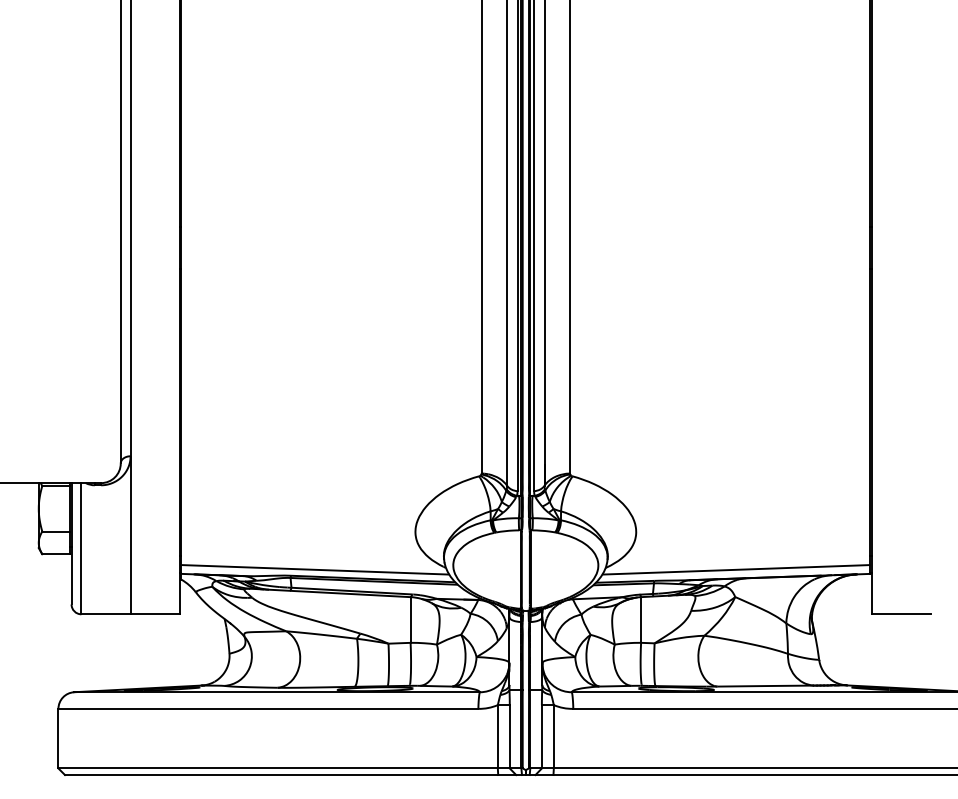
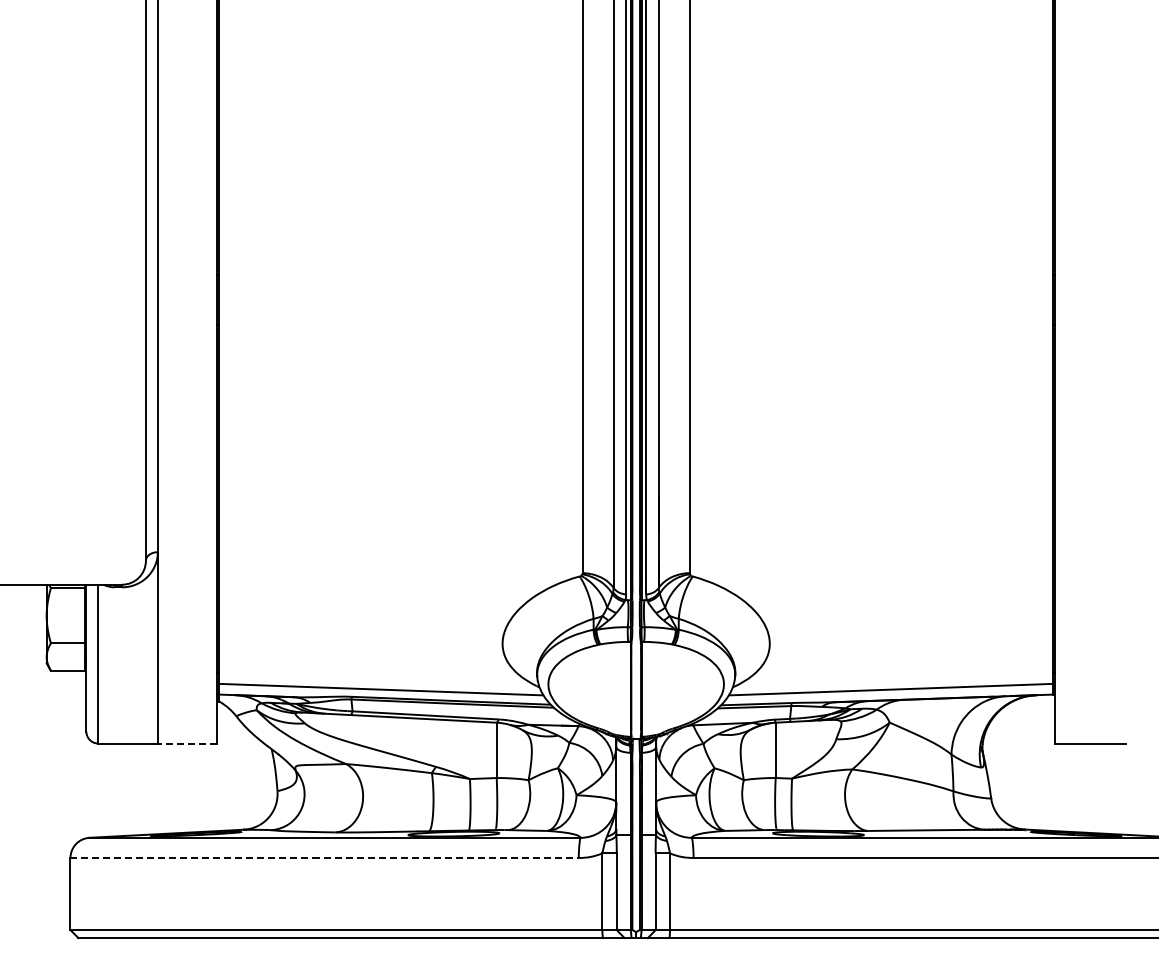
line: (155, 614) -> (187, 743), solid -> dashed
line: (269, 708) -> (325, 857), solid -> dashed

